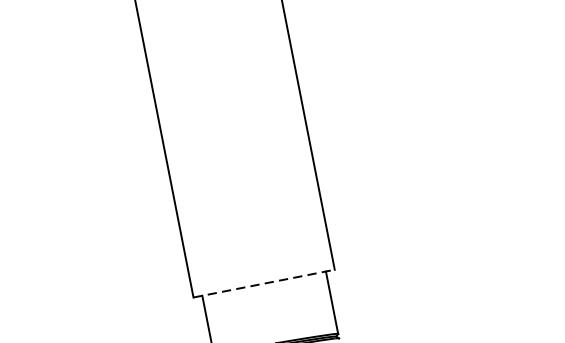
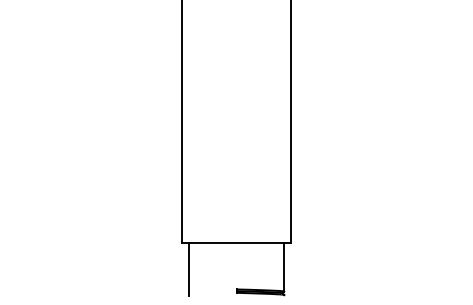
line: (264, 283) -> (236, 243), dashed -> solid

